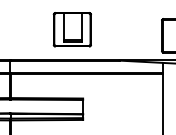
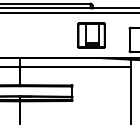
part: (72, 29) -> (91, 35), moved

